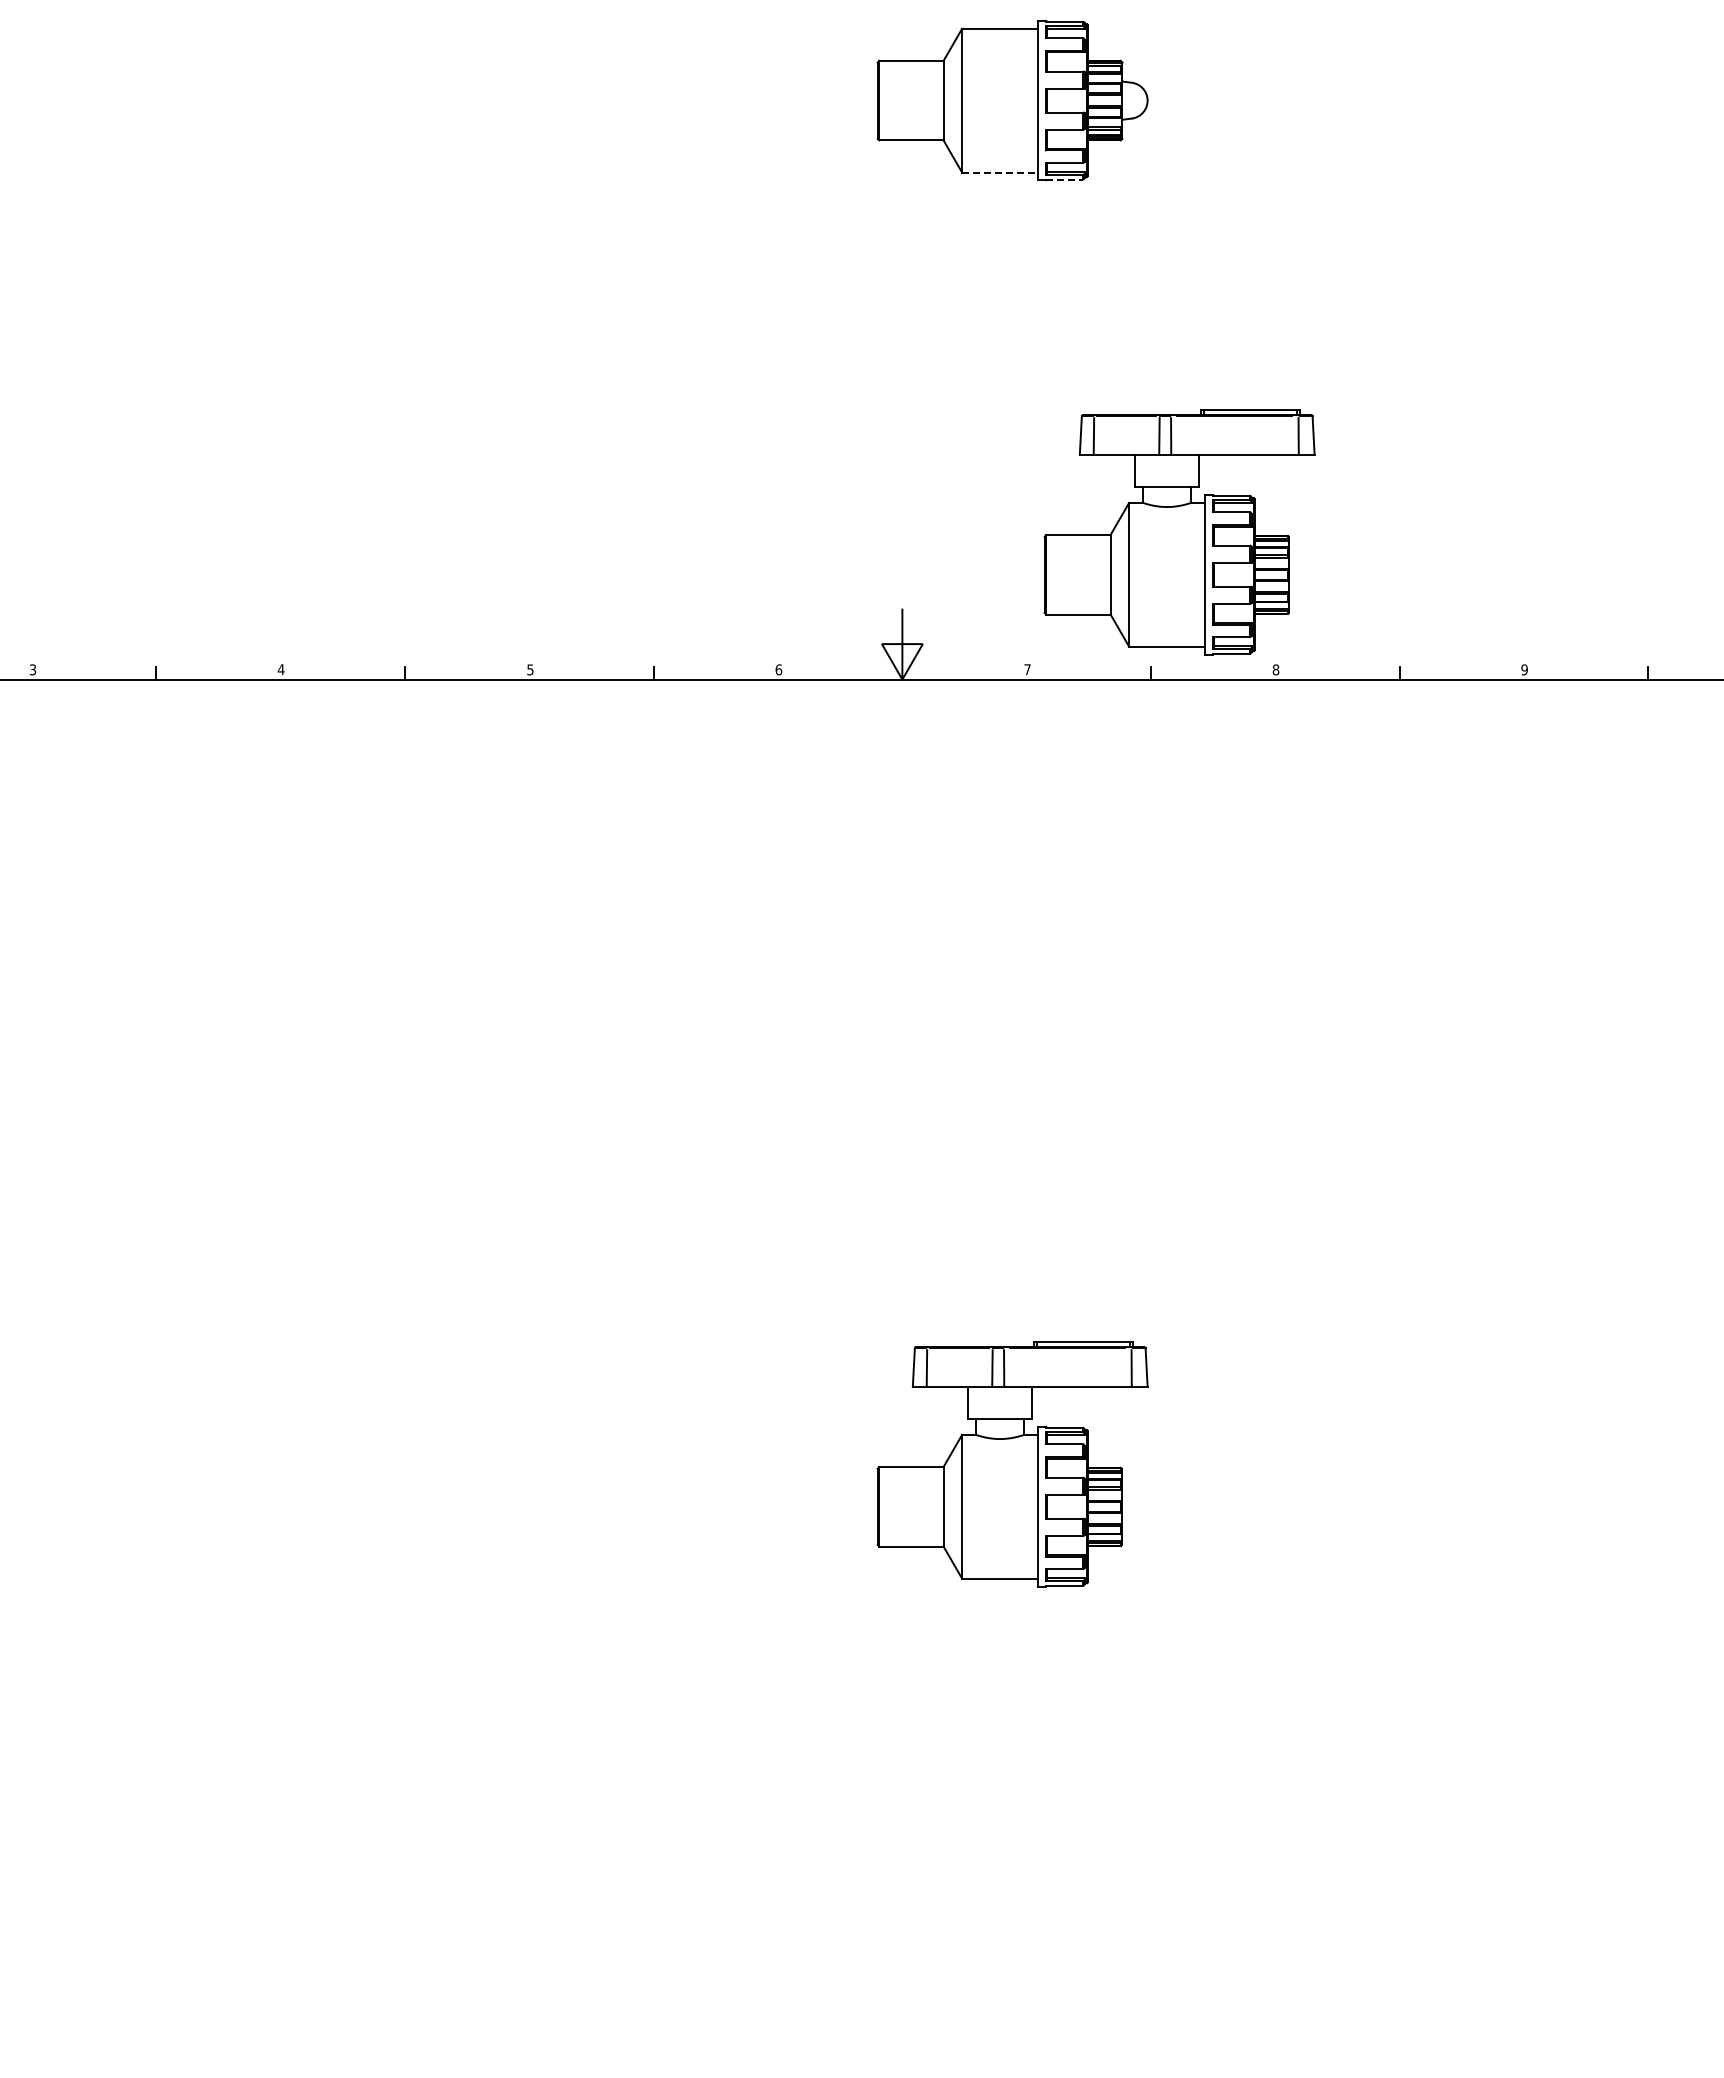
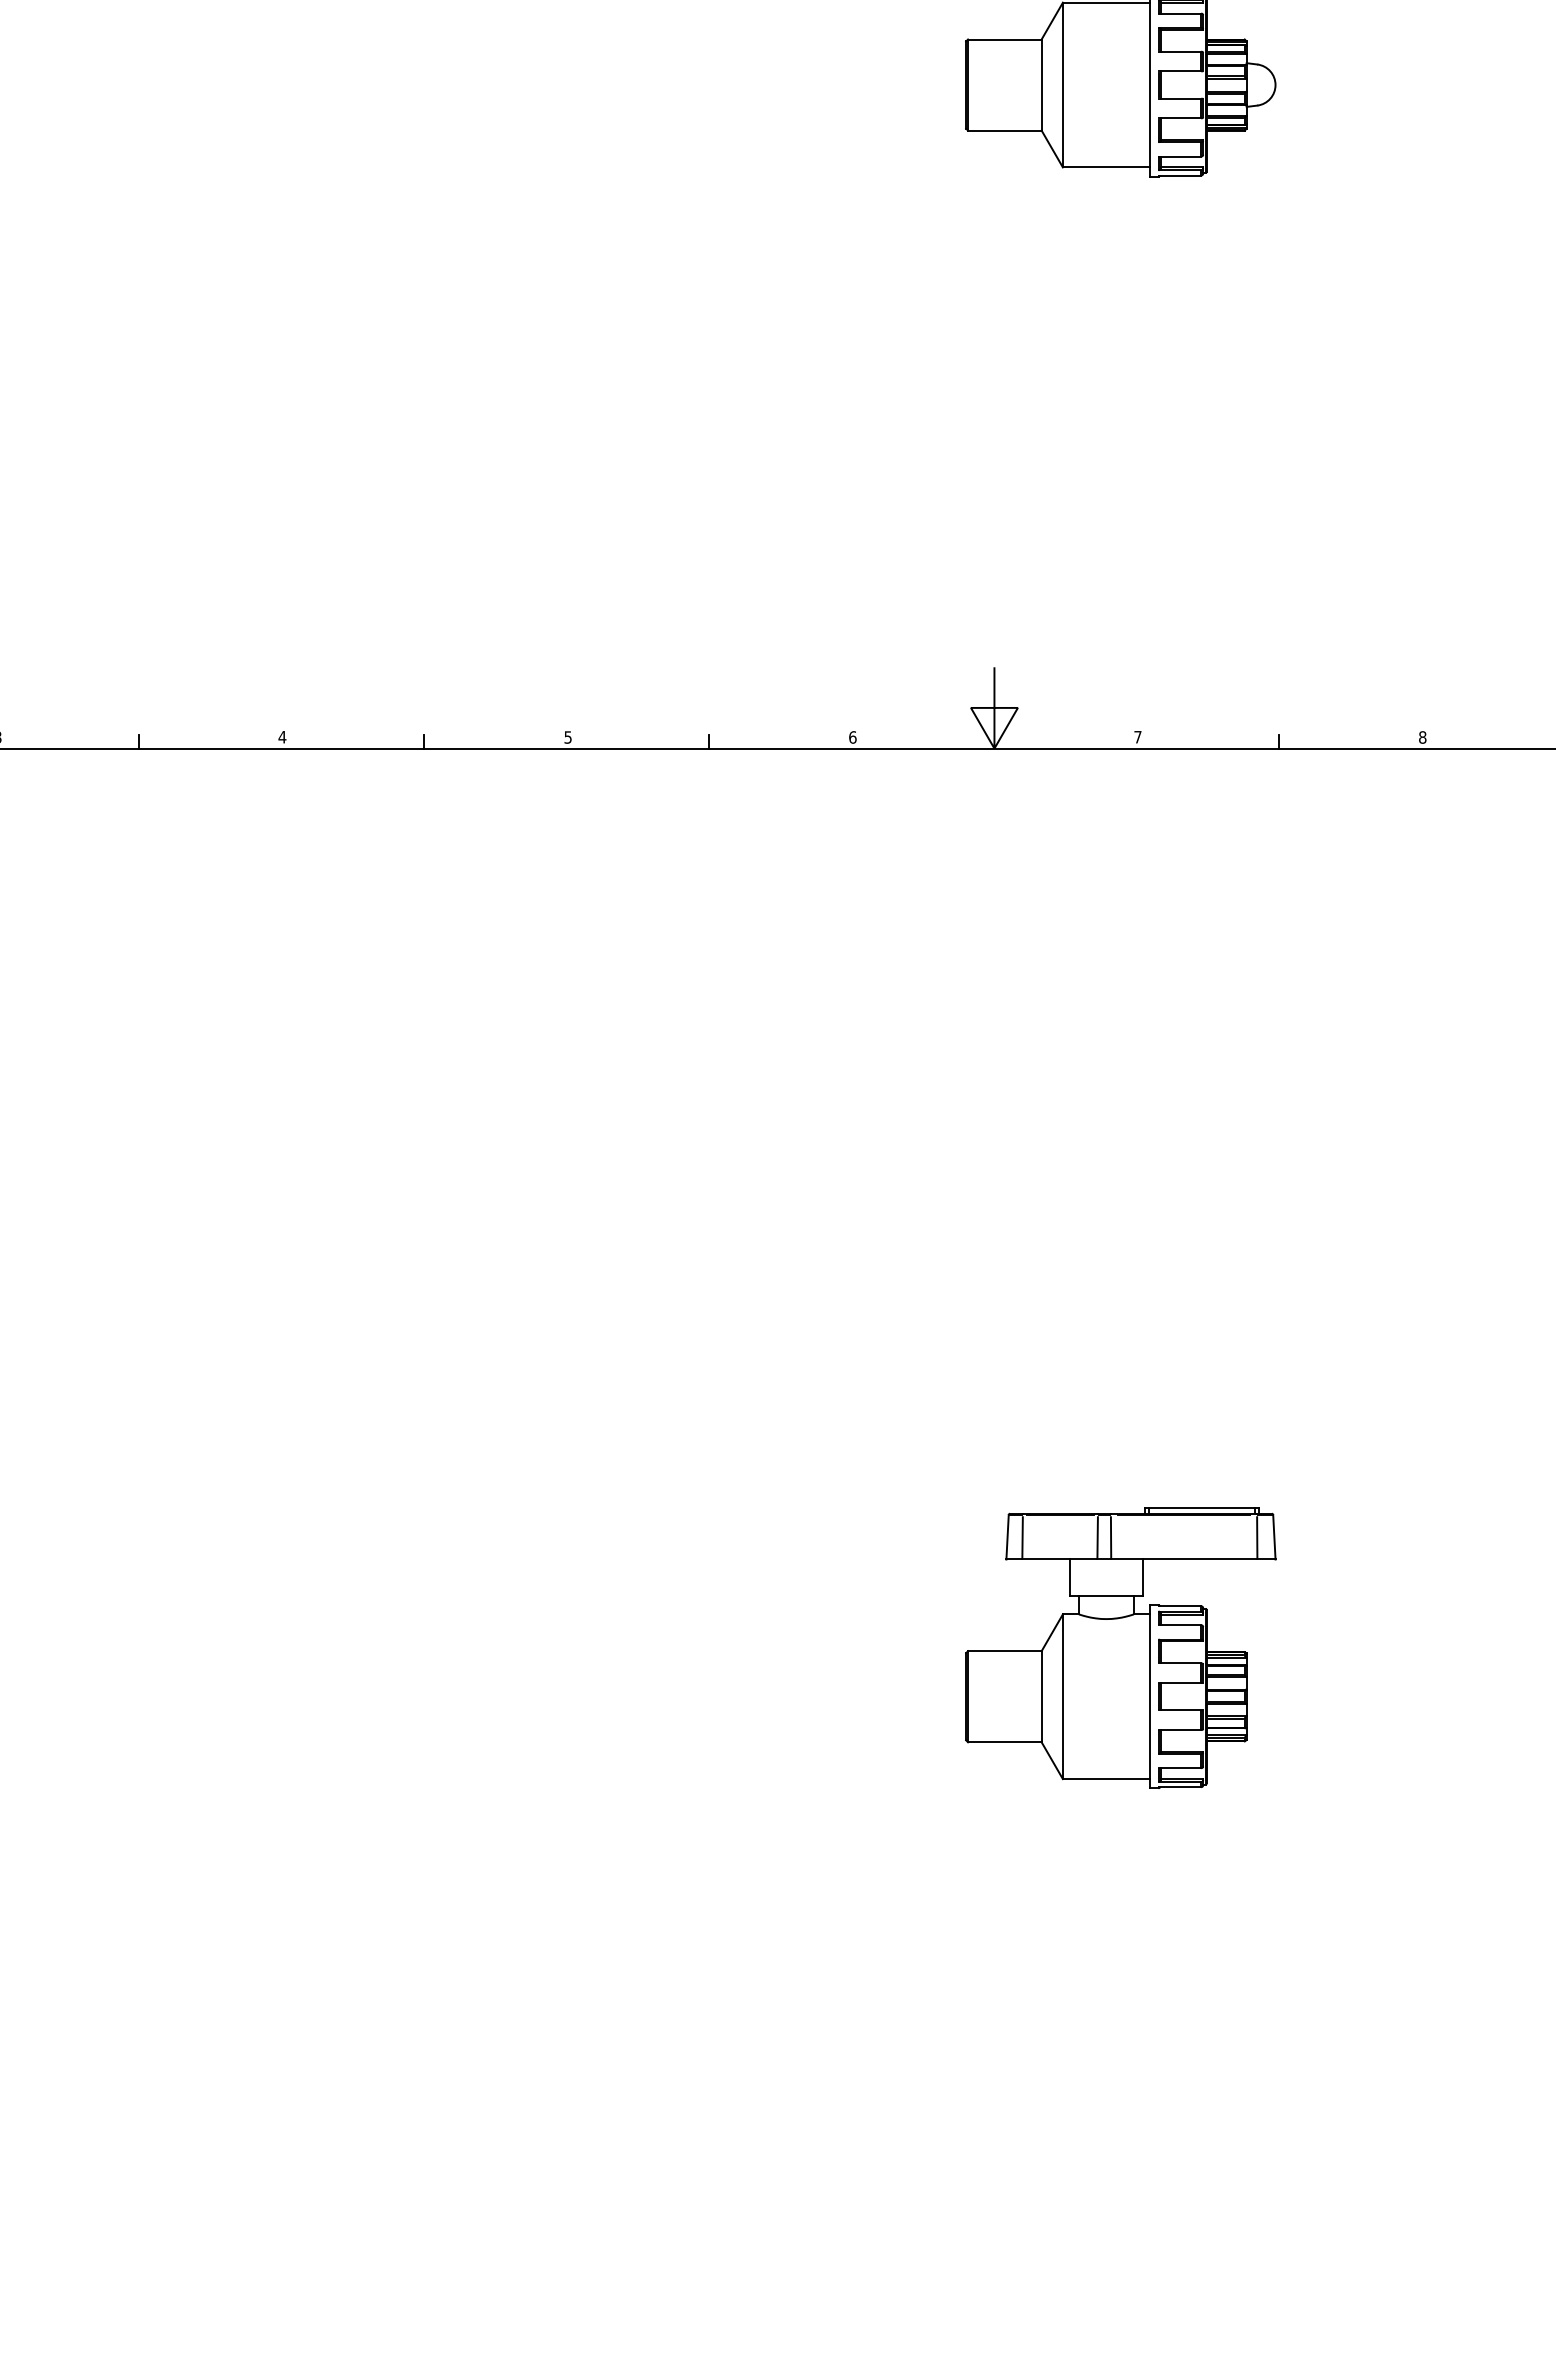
line: (1000, 172) -> (1106, 167), dashed -> solid
line: (1064, 179) -> (1180, 175), dashed -> solid
part: (1179, 532) -> (1312, 580), removed

